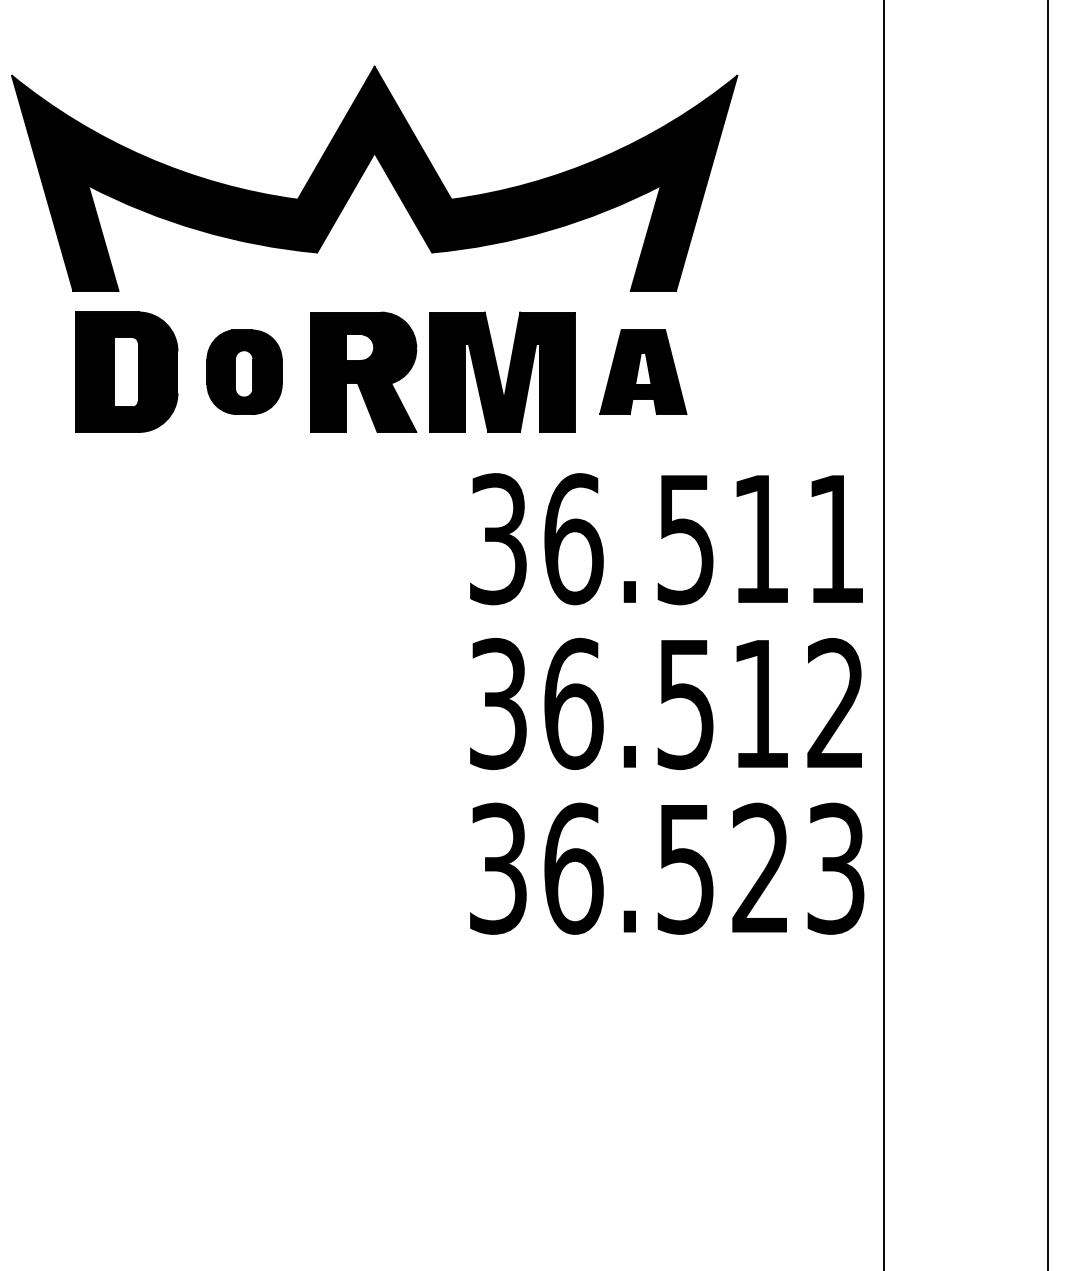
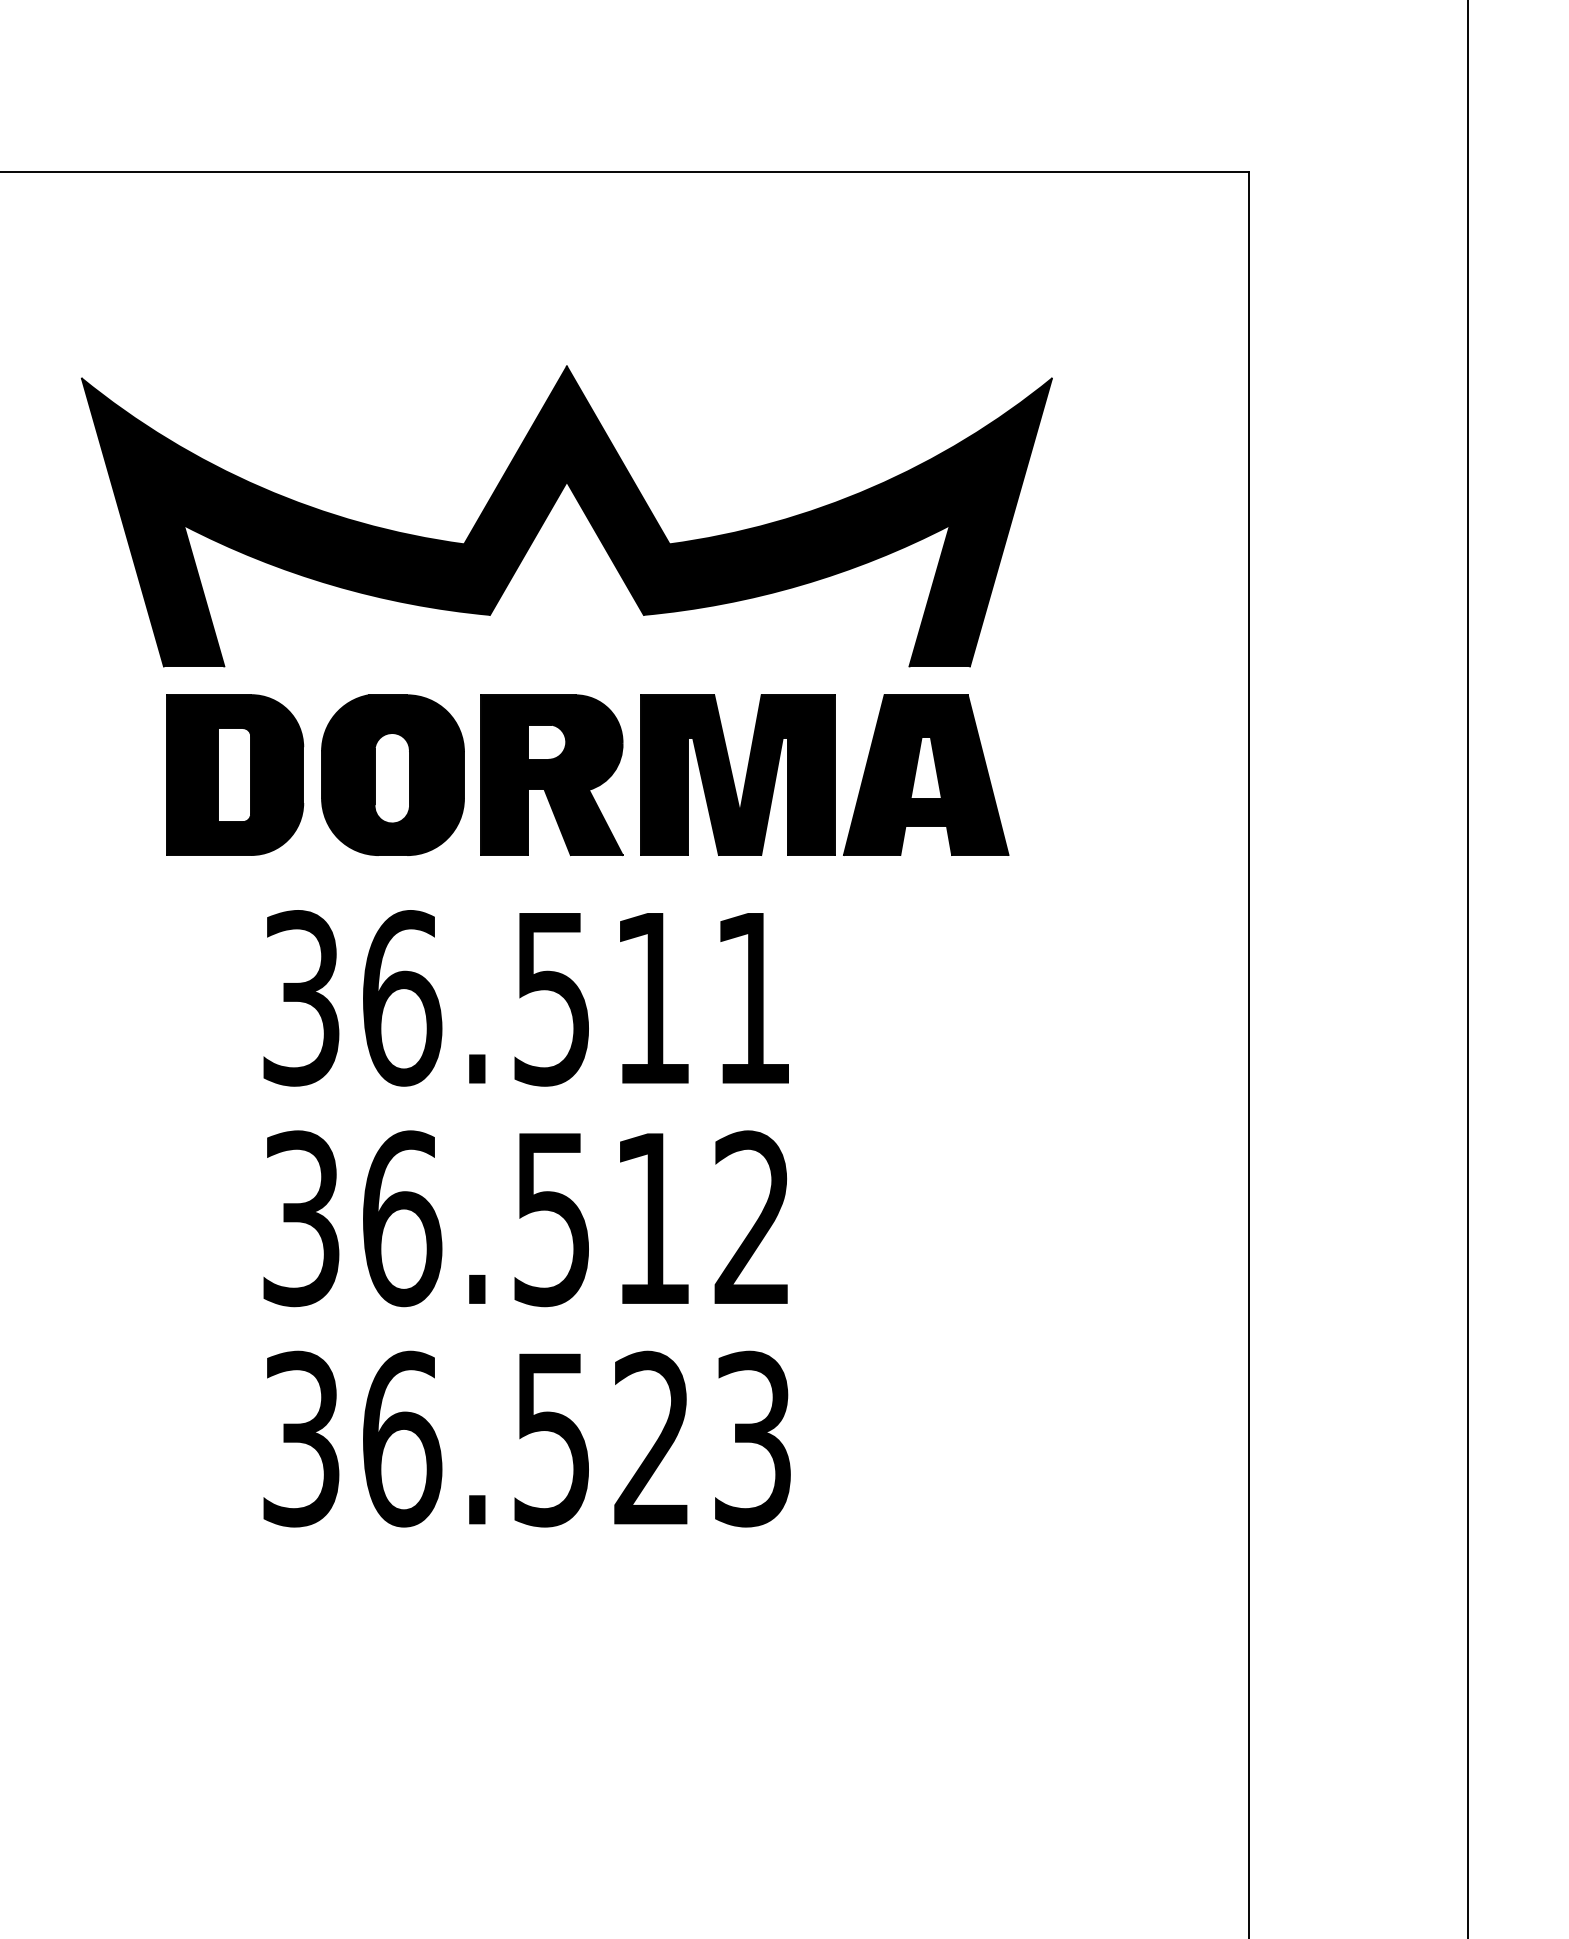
part: (244, 371) -> (392, 774), size x1.43
part: (643, 371) -> (926, 774), size x1.43
text: (666, 703) -> (526, 1218), moved

